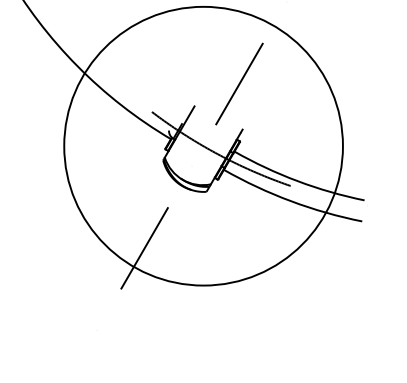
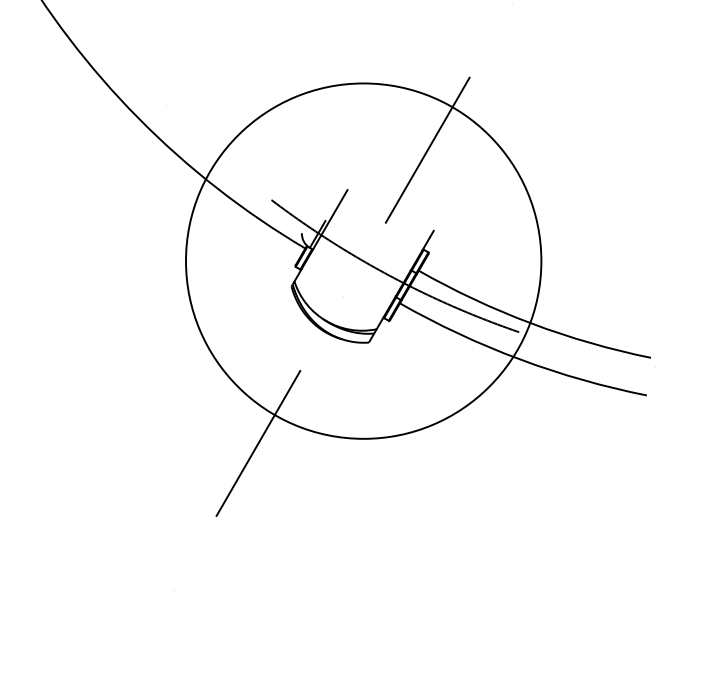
circle: (203, 145) -> (363, 259), size x0.71

